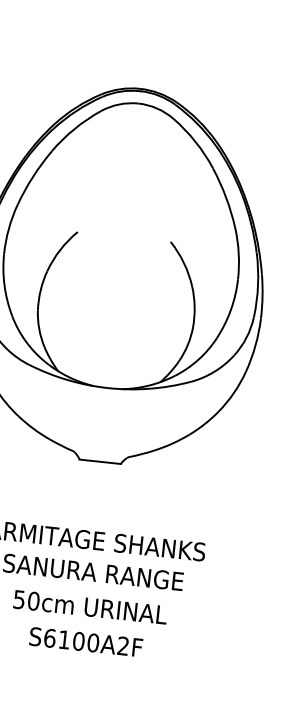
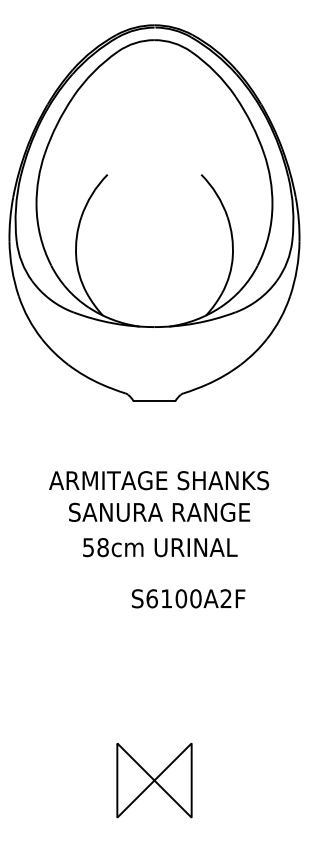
text: (33, 601) -> (102, 547), 50cm -> 58cm
text: (86, 641) -> (188, 598), moved

